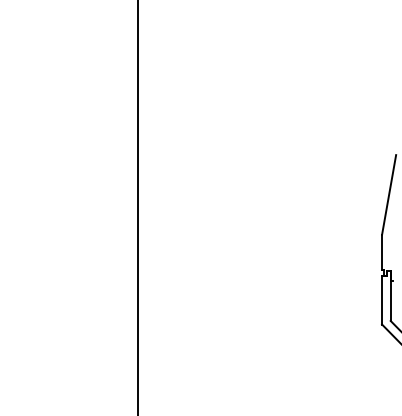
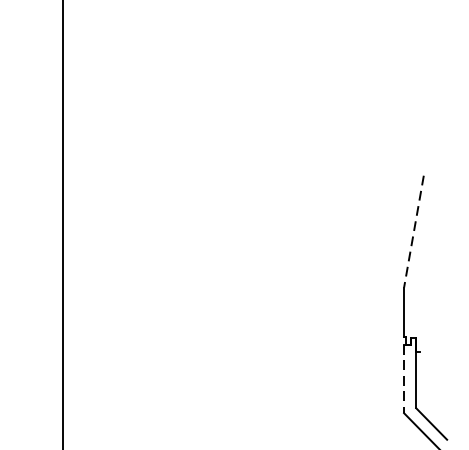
line: (389, 195) -> (414, 232), solid -> dashed
line: (382, 300) -> (404, 379), solid -> dashed

